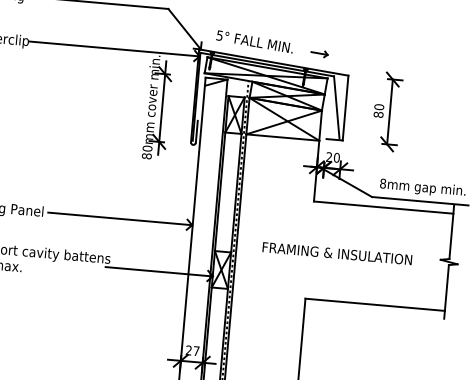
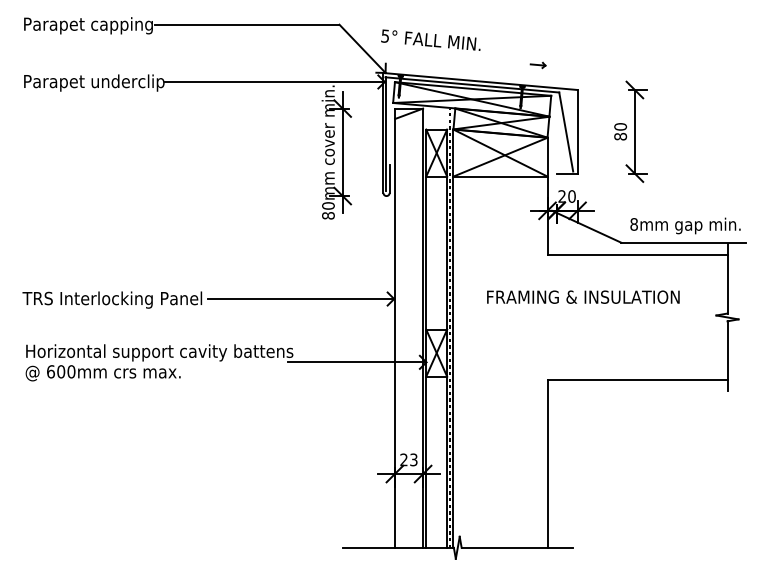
text: (254, 41) -> (430, 39), moved
part: (319, 53) -> (537, 65), size x0.7
text: (337, 253) -> (583, 296), moved
text: (196, 350) -> (413, 459), 27 -> 23

